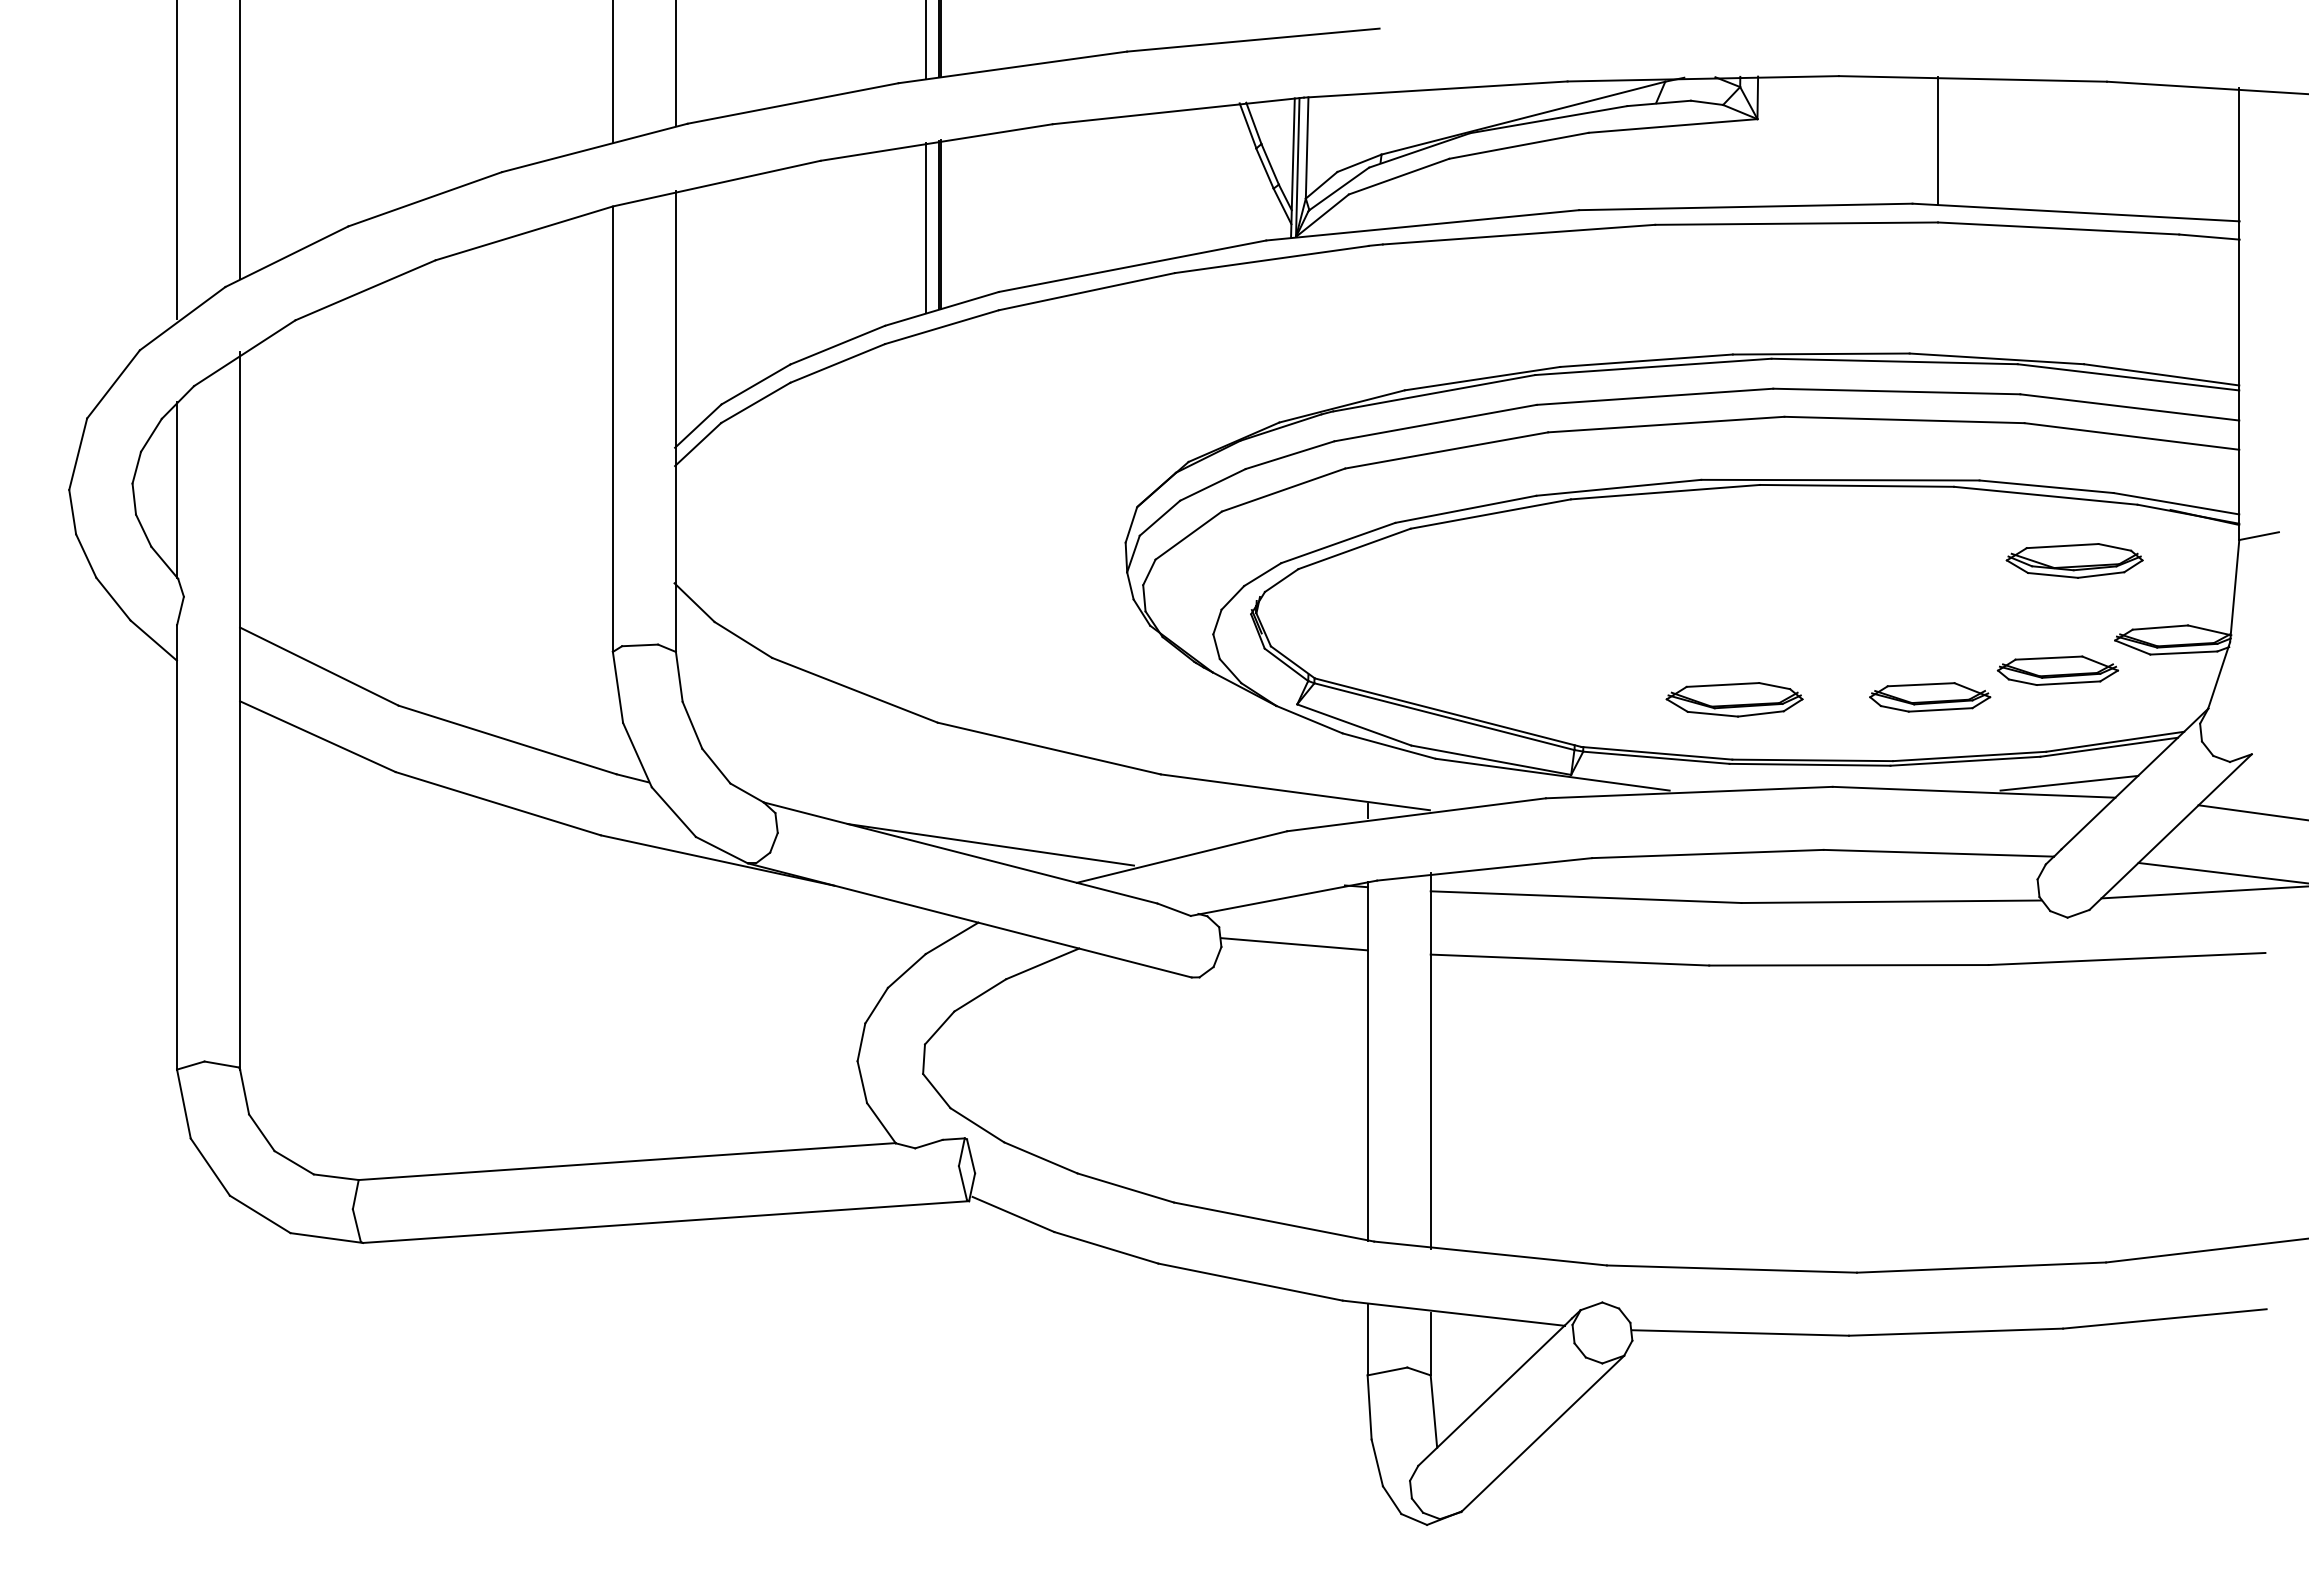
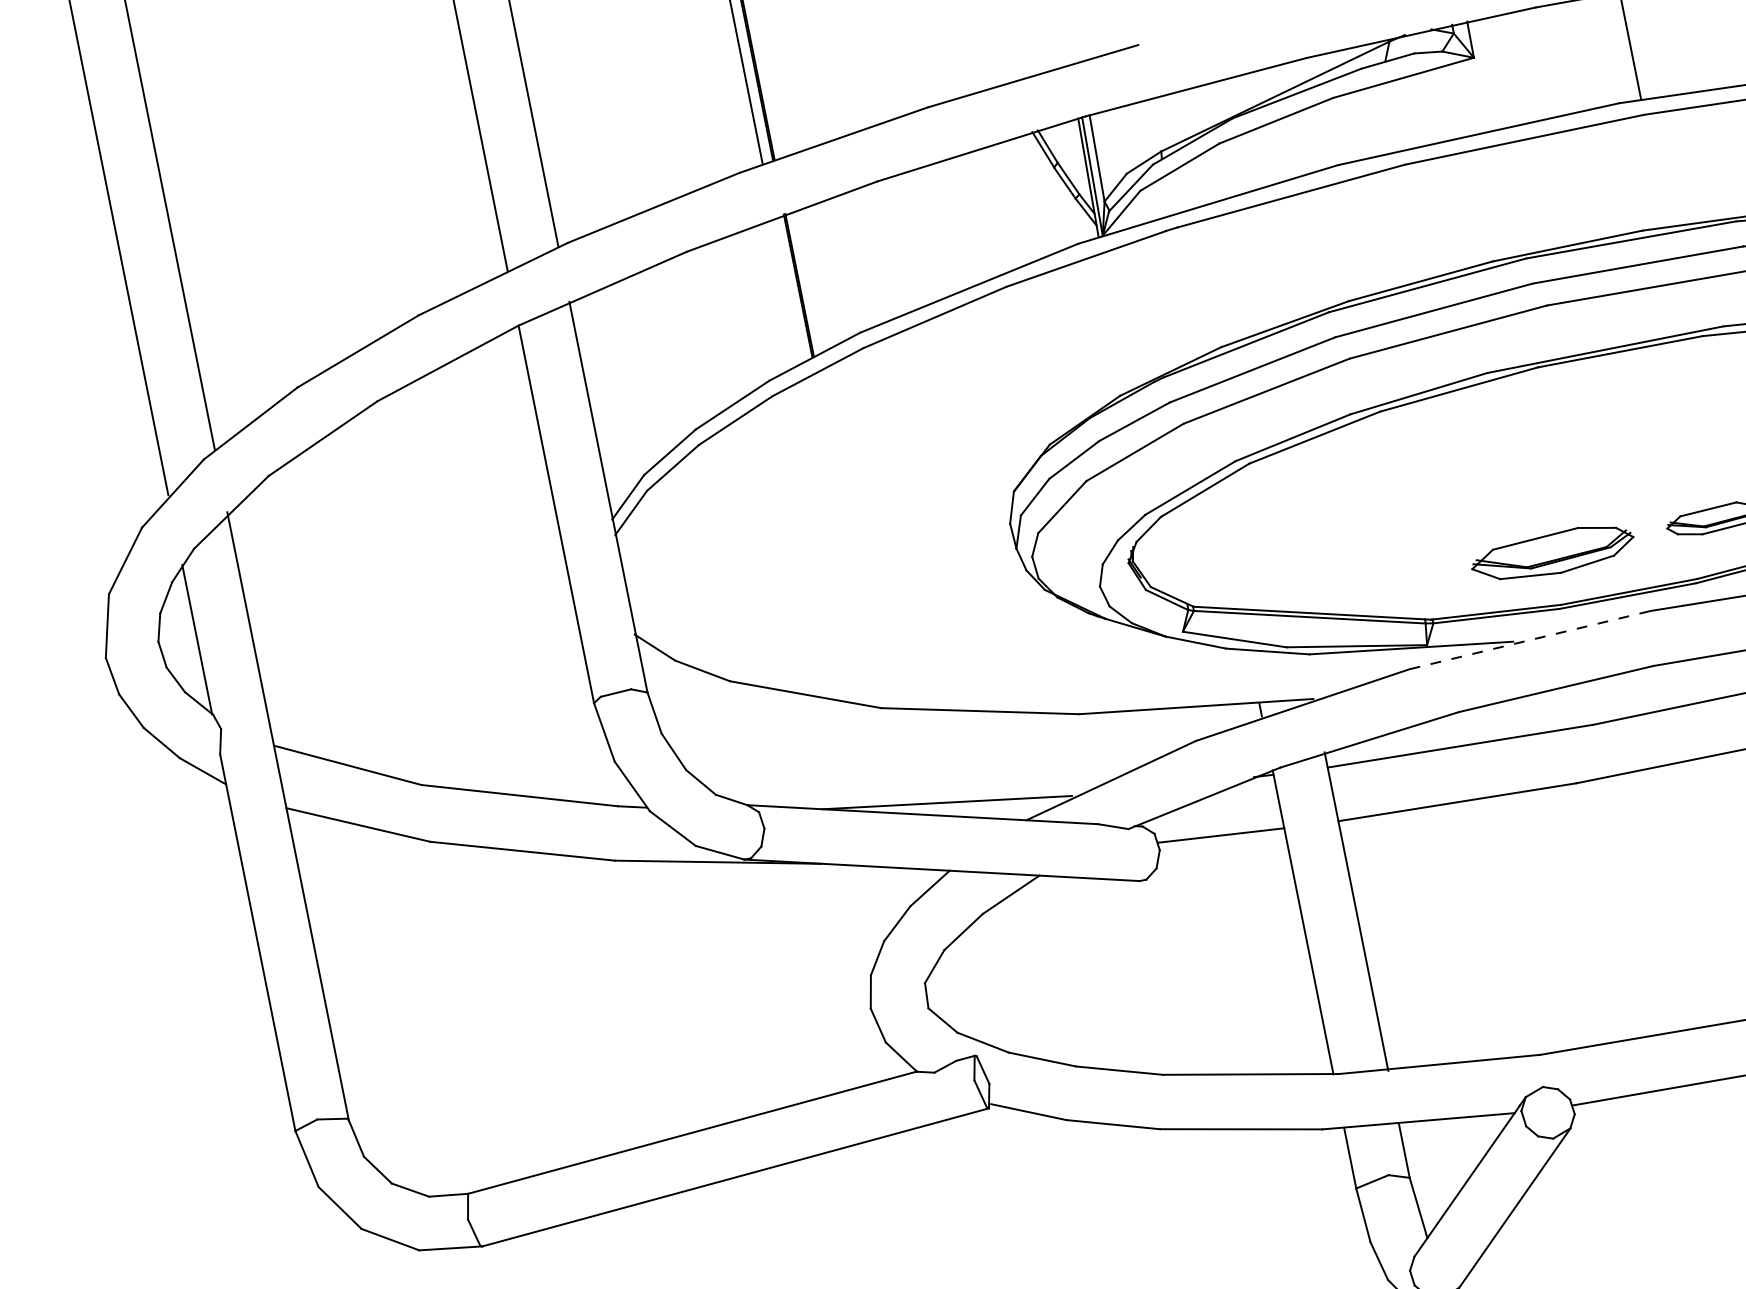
line: (926, 227) -> (787, 290), removed
part: (1734, 699) -> (1552, 553), size x1.4
line: (1689, 792) -> (1530, 639), solid -> dashed

